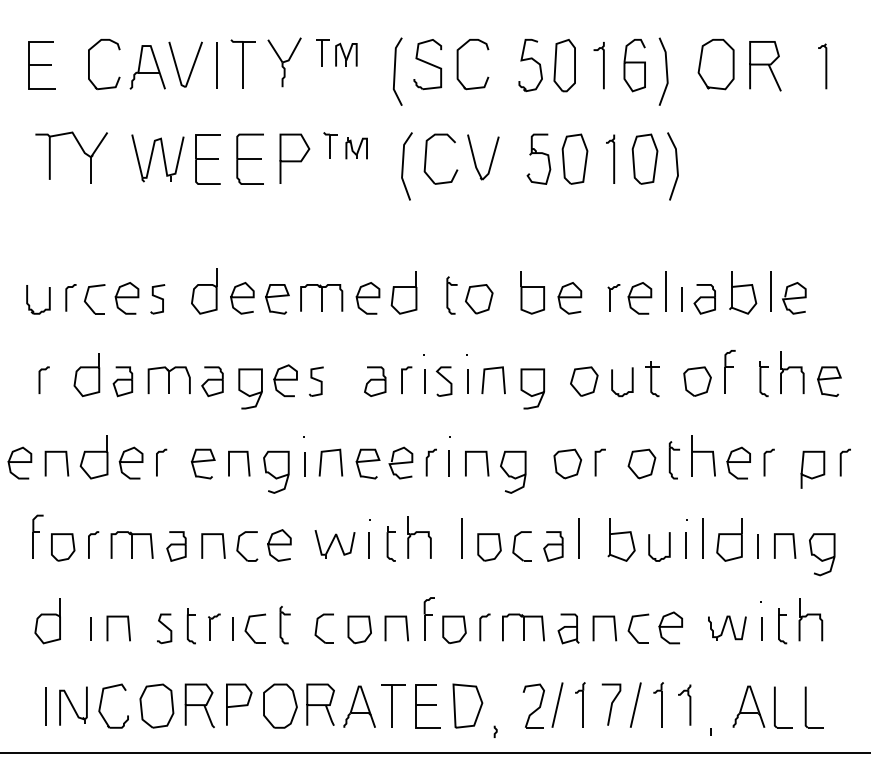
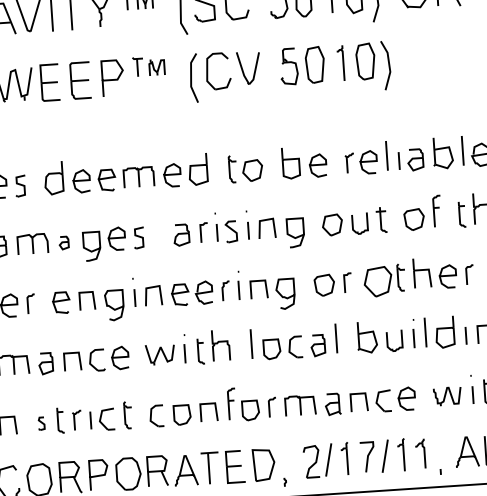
part: (212, 381) -> (64, 242), size x0.6
part: (641, 463) -> (377, 281), size x1.4
part: (164, 628) -> (41, 423), size x0.6

